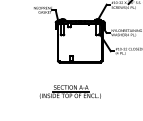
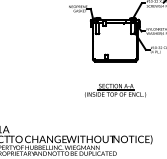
part: (70, 91) -> (115, 90), moved

